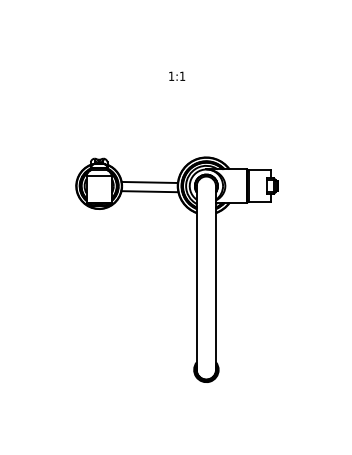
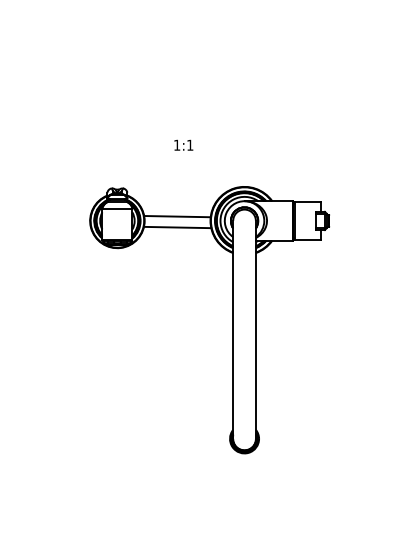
text: (177, 75) -> (184, 144), moved

